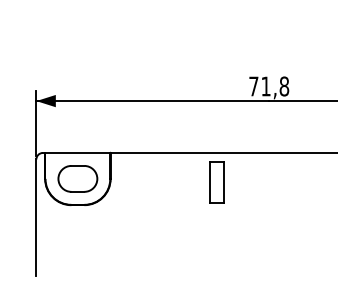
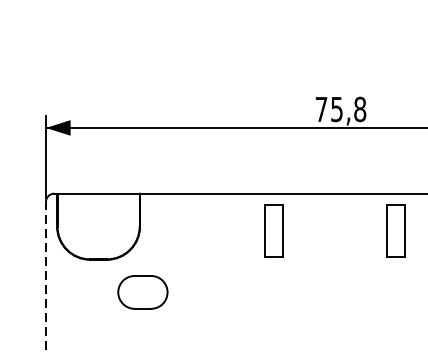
text: (265, 86) -> (336, 109), 71,8 -> 75,8
part: (77, 178) -> (142, 291), moved
part: (312, 182) -> (395, 231), added
line: (36, 217) -> (46, 275), solid -> dashed

